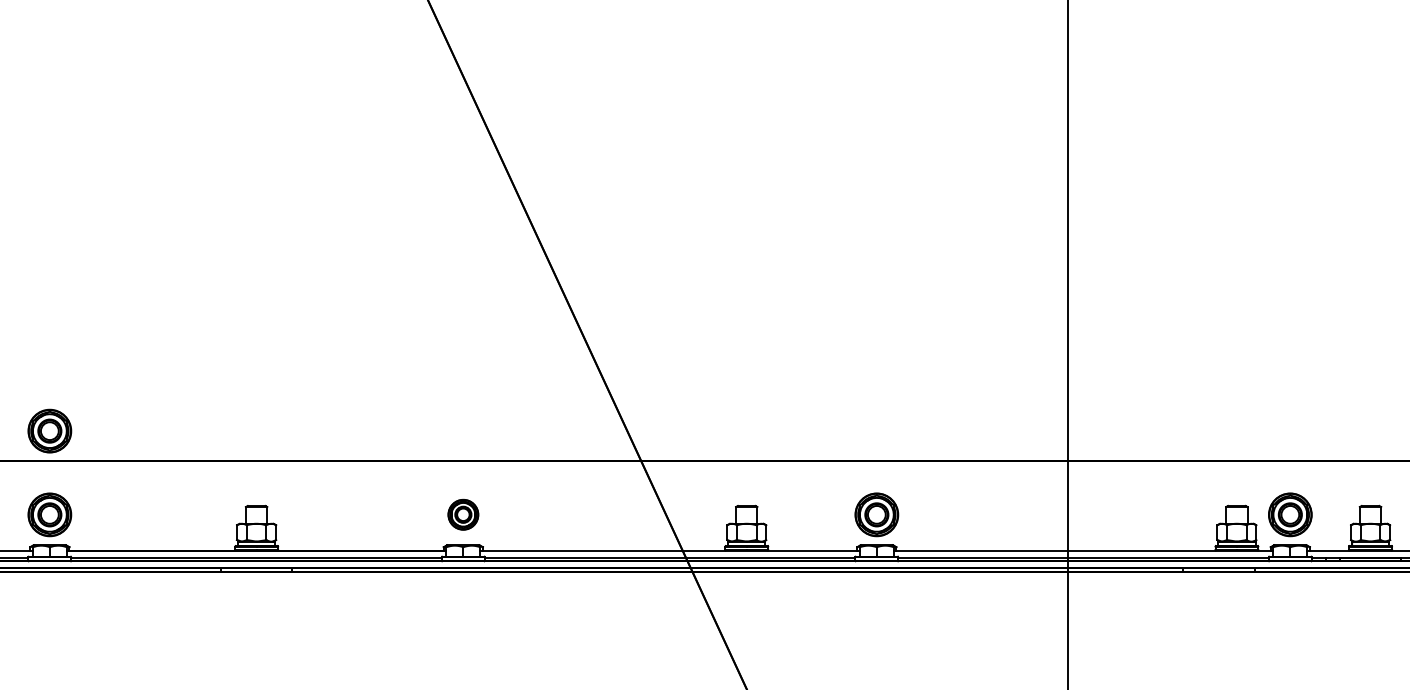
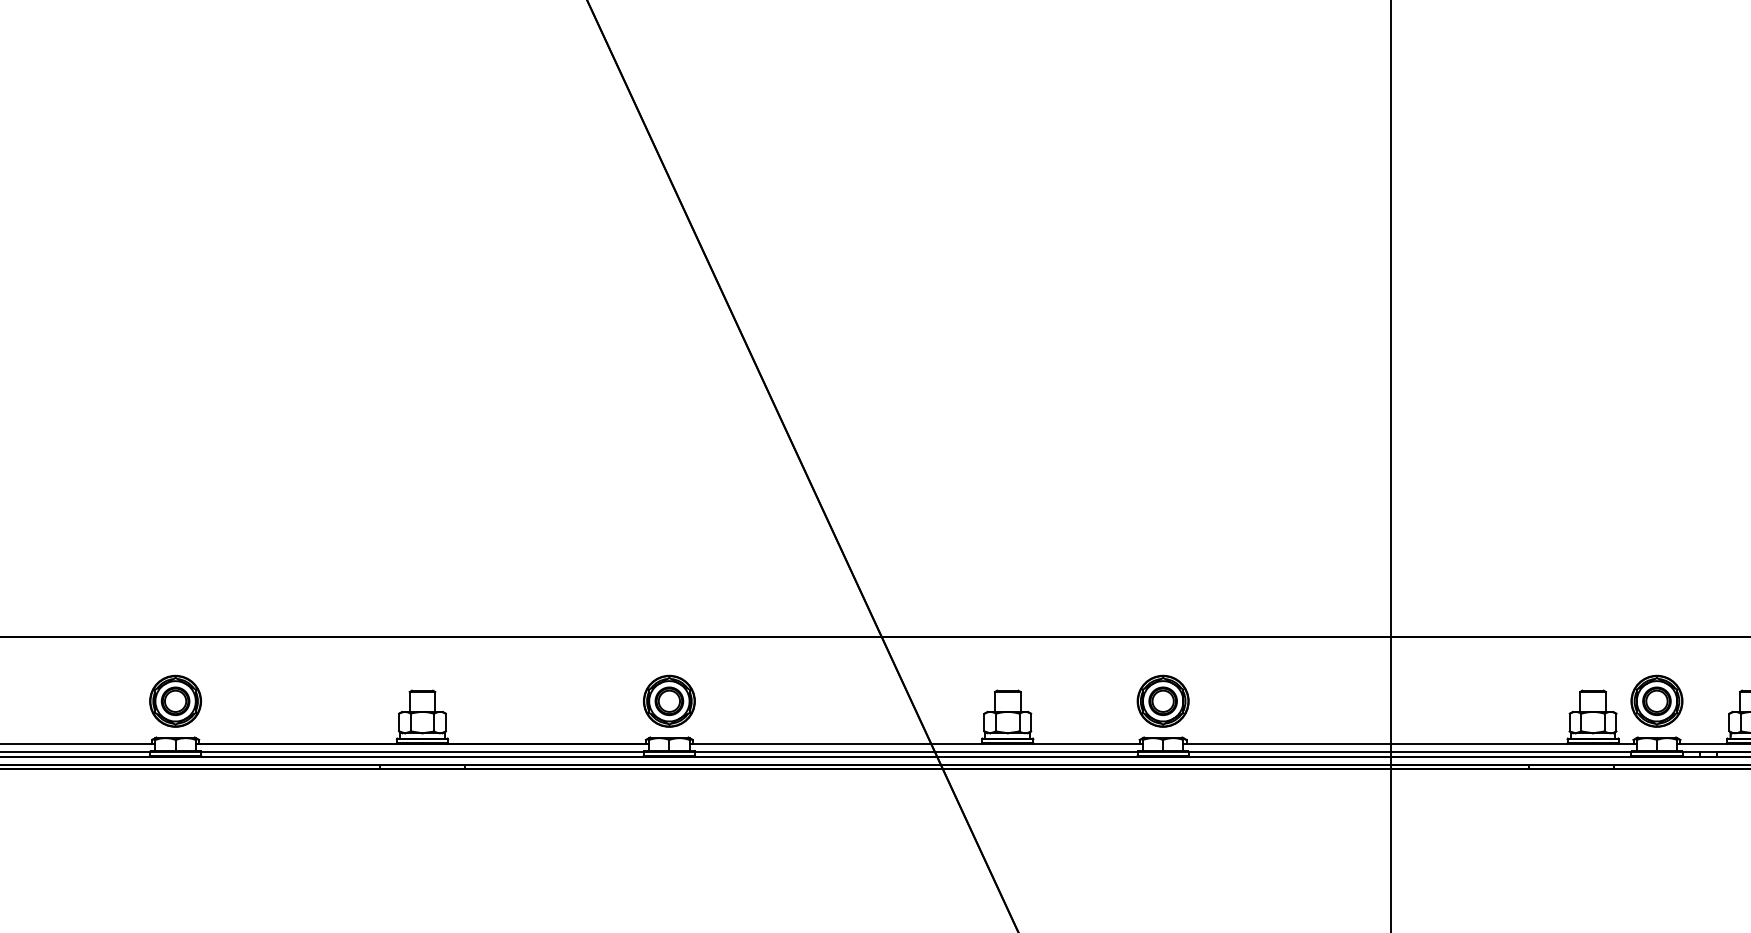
part: (49, 430) -> (175, 600), removed
part: (463, 514) -> (669, 700), size x1.43

